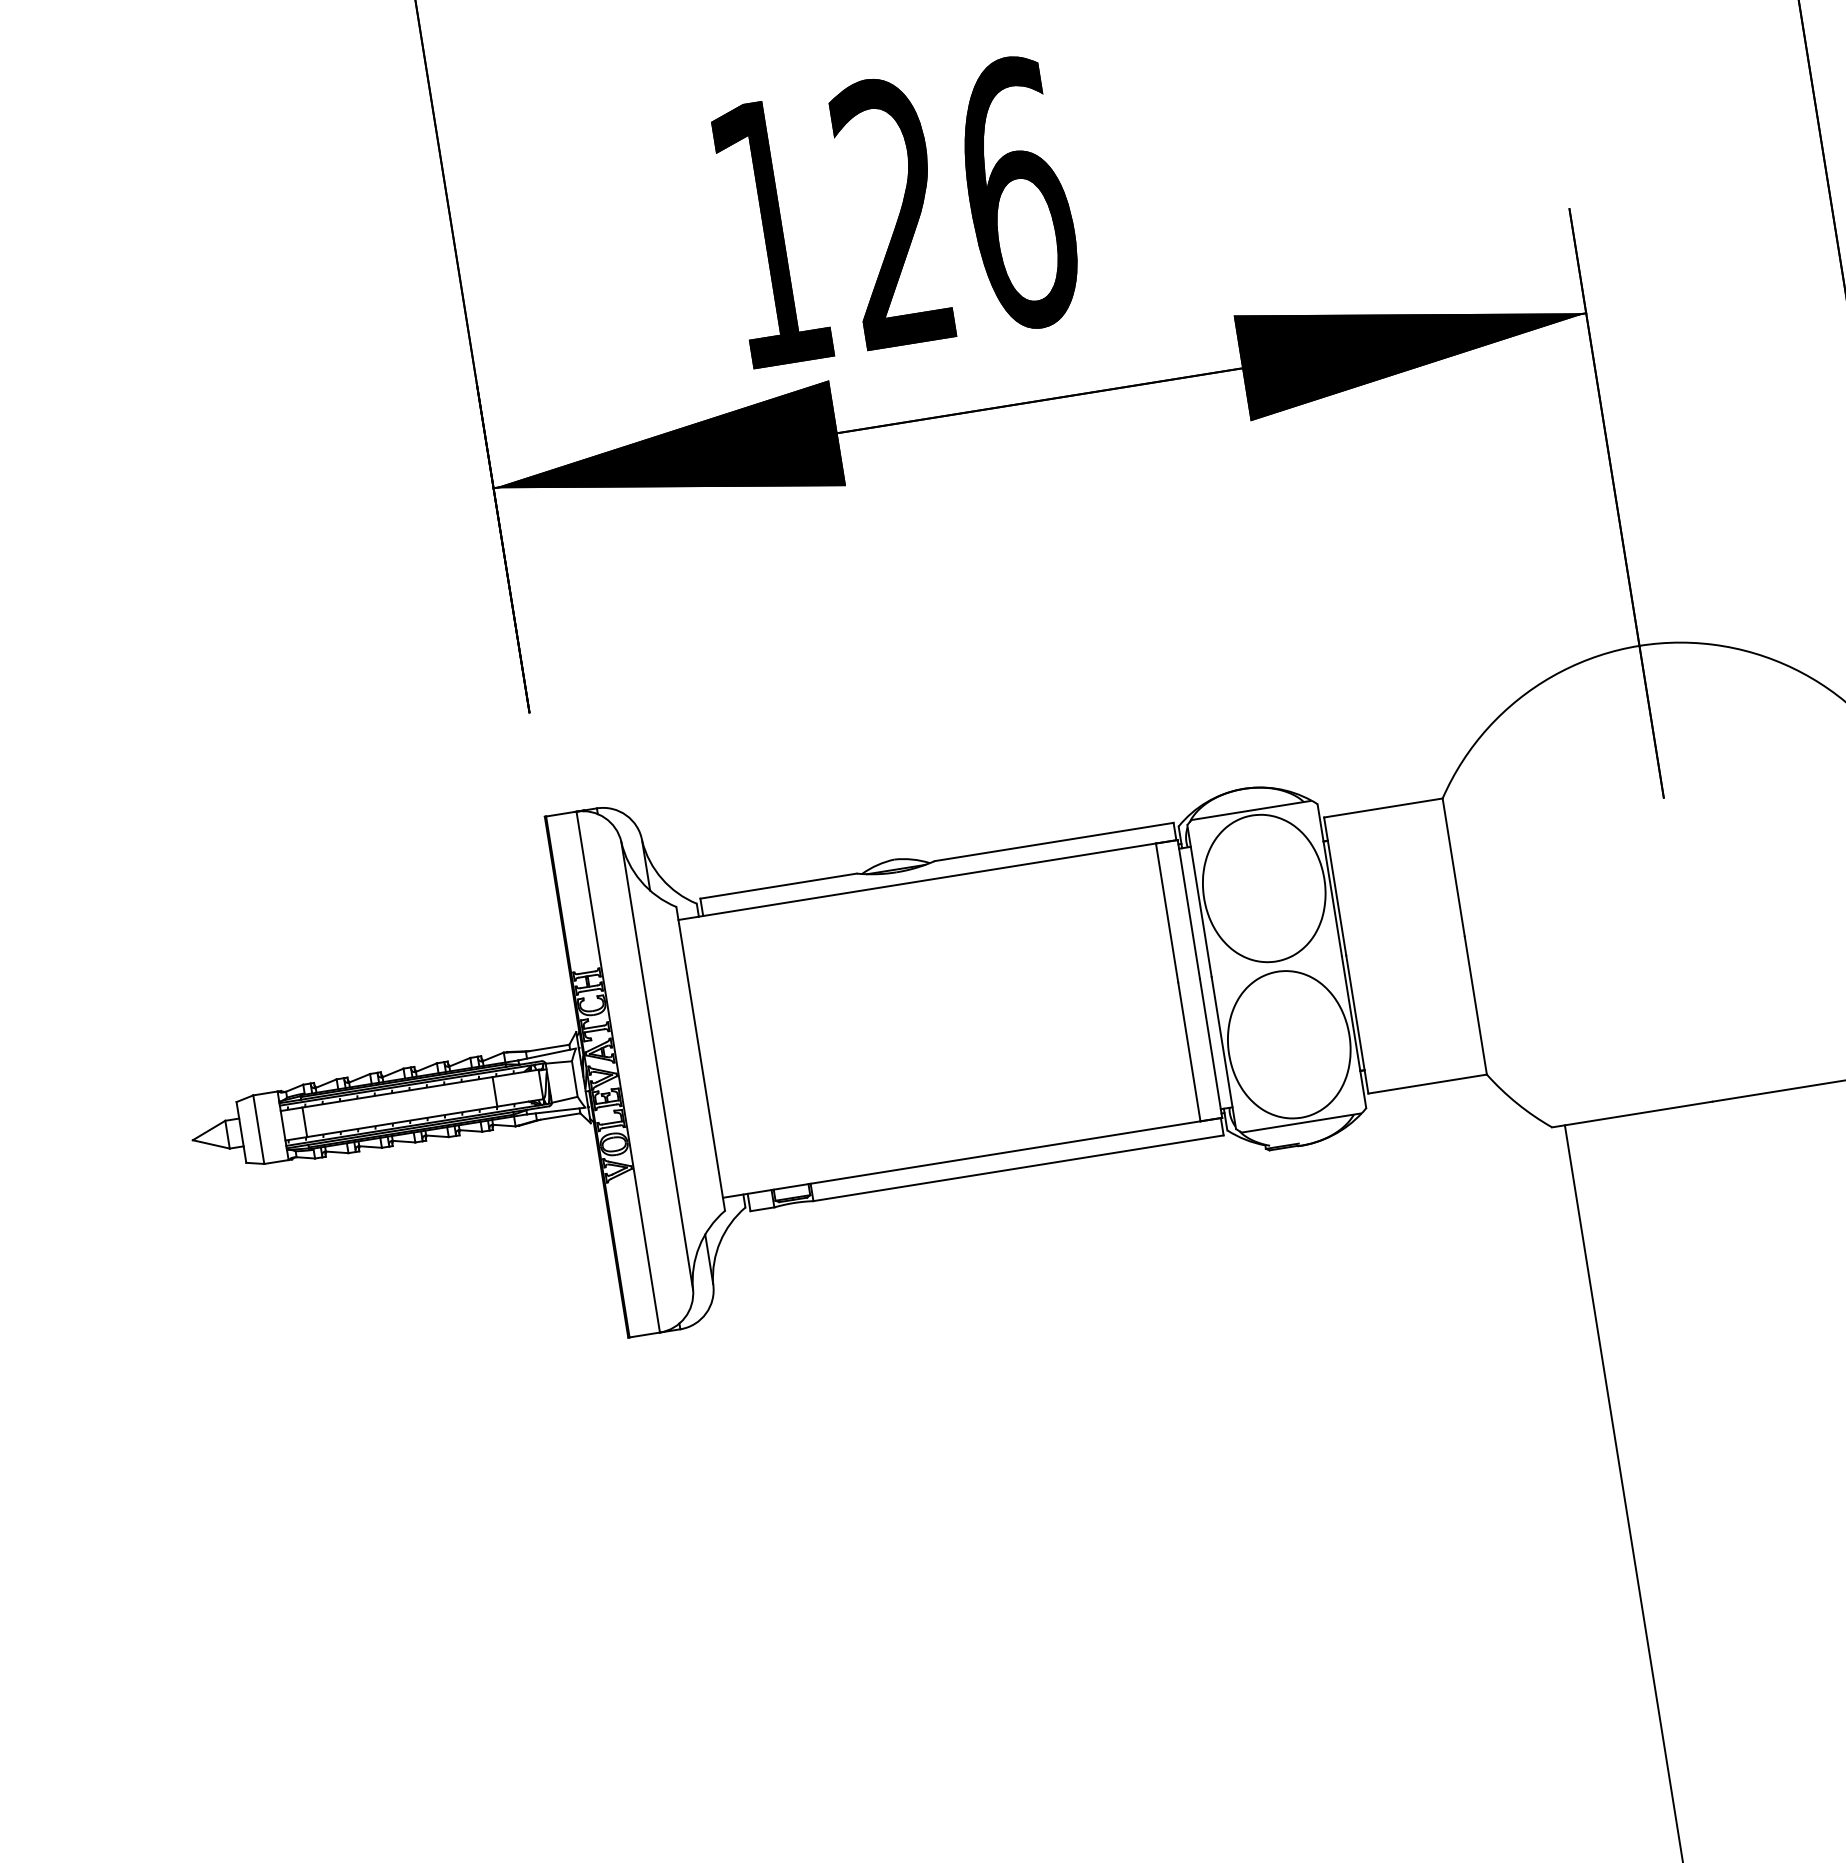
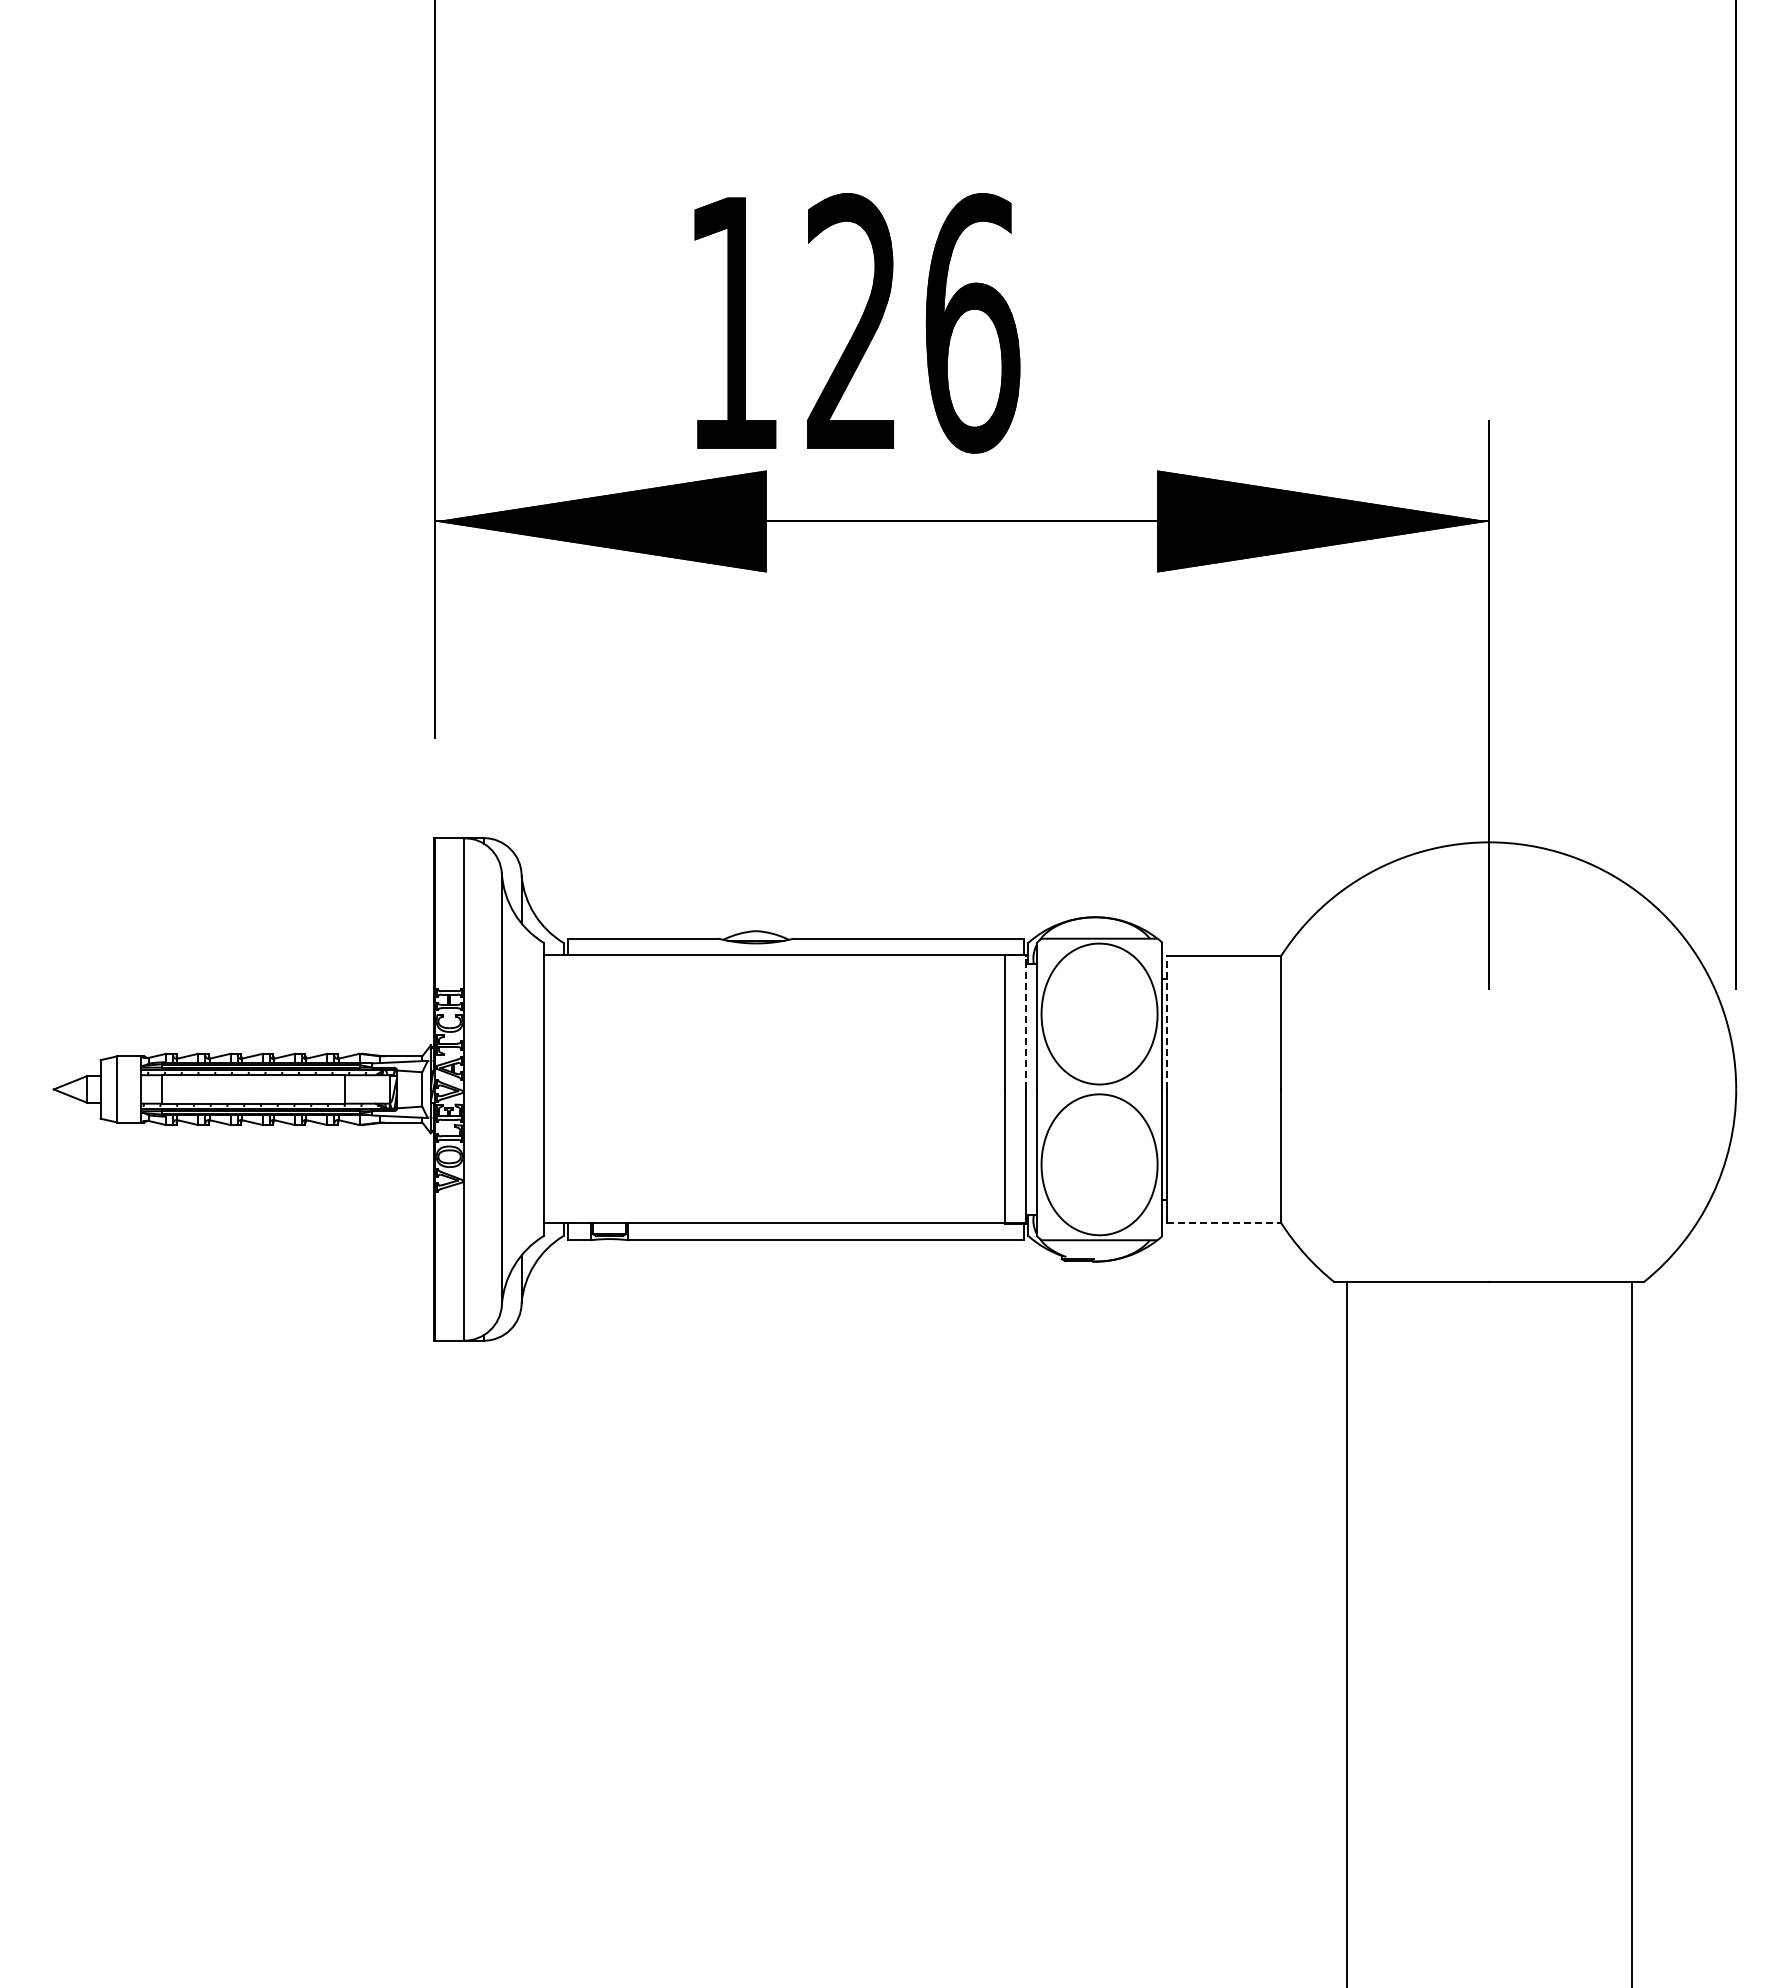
line: (1335, 886) -> (1166, 1022), solid -> dashed
line: (1188, 908) -> (1025, 1021), solid -> dashed
line: (1428, 1083) -> (1224, 1222), solid -> dashed

